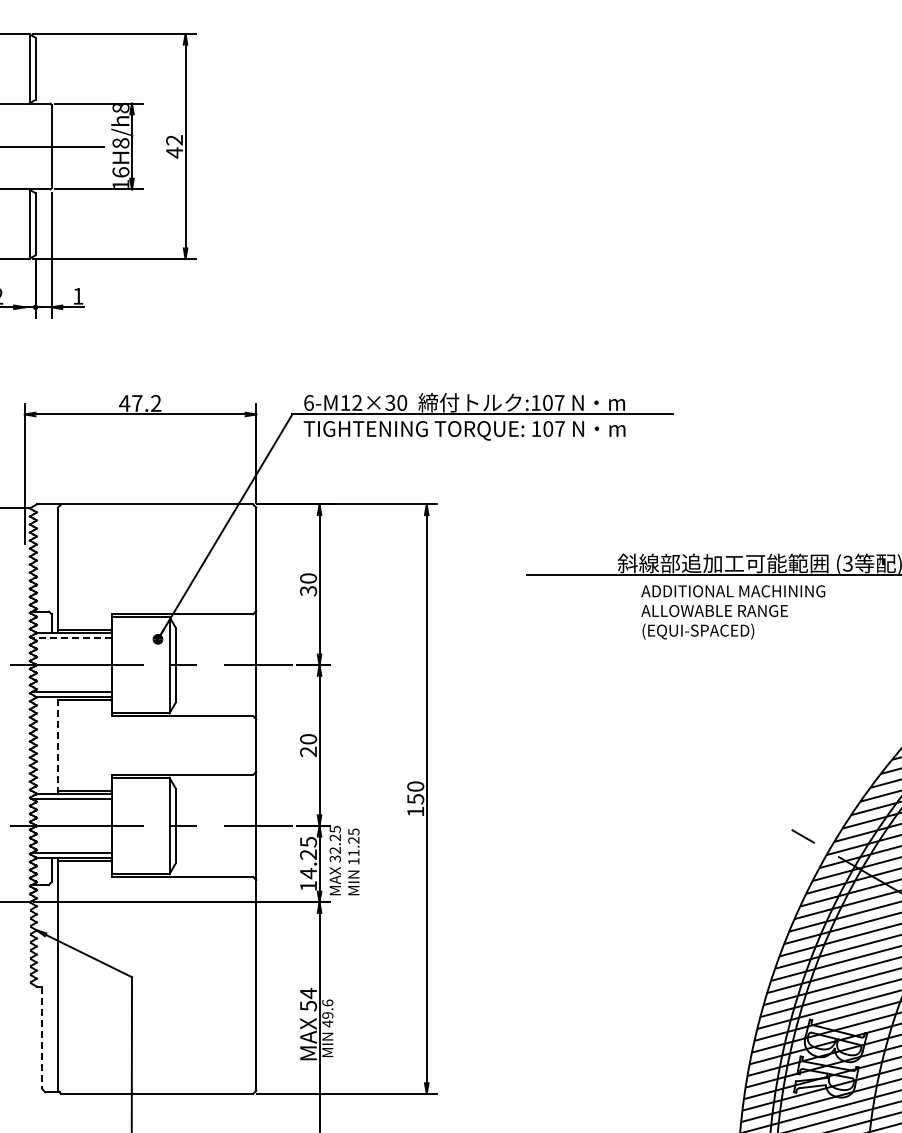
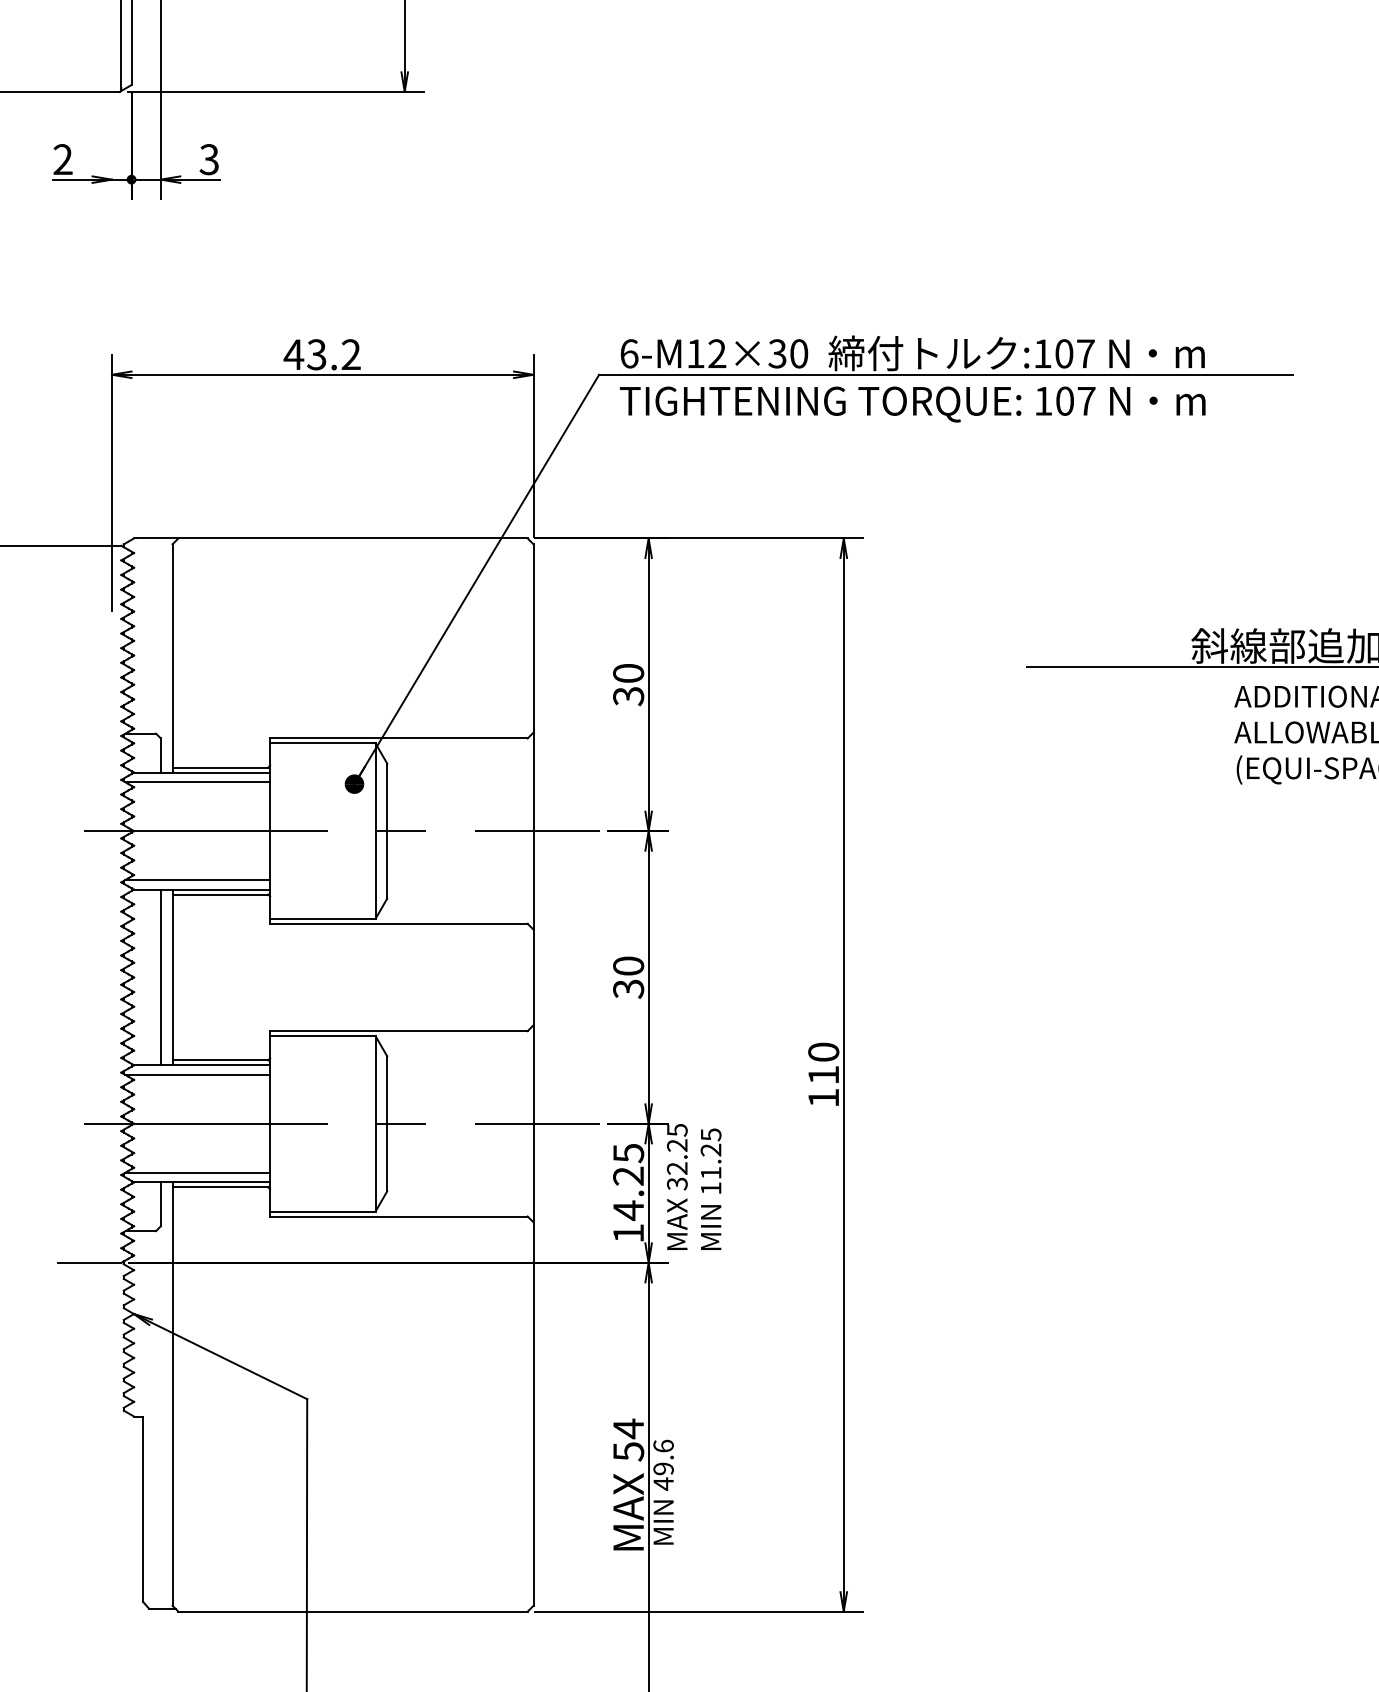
text: (78, 295) -> (209, 158), 1 -> 3
text: (137, 403) -> (317, 354), 47.2 -> 43.2
line: (71, 638) -> (197, 782), dashed -> solid
line: (51, 745) -> (160, 977), added
line: (58, 745) -> (173, 977), dashed -> solid
text: (308, 751) -> (628, 988), 20 -> 30
text: (415, 799) -> (823, 1075), 150 -> 110
line: (41, 1037) -> (142, 1508), dashed -> solid

